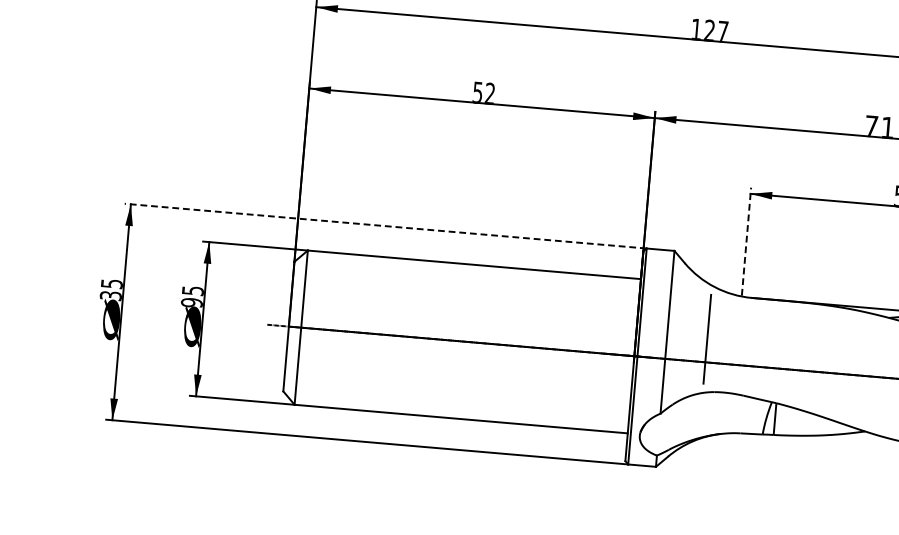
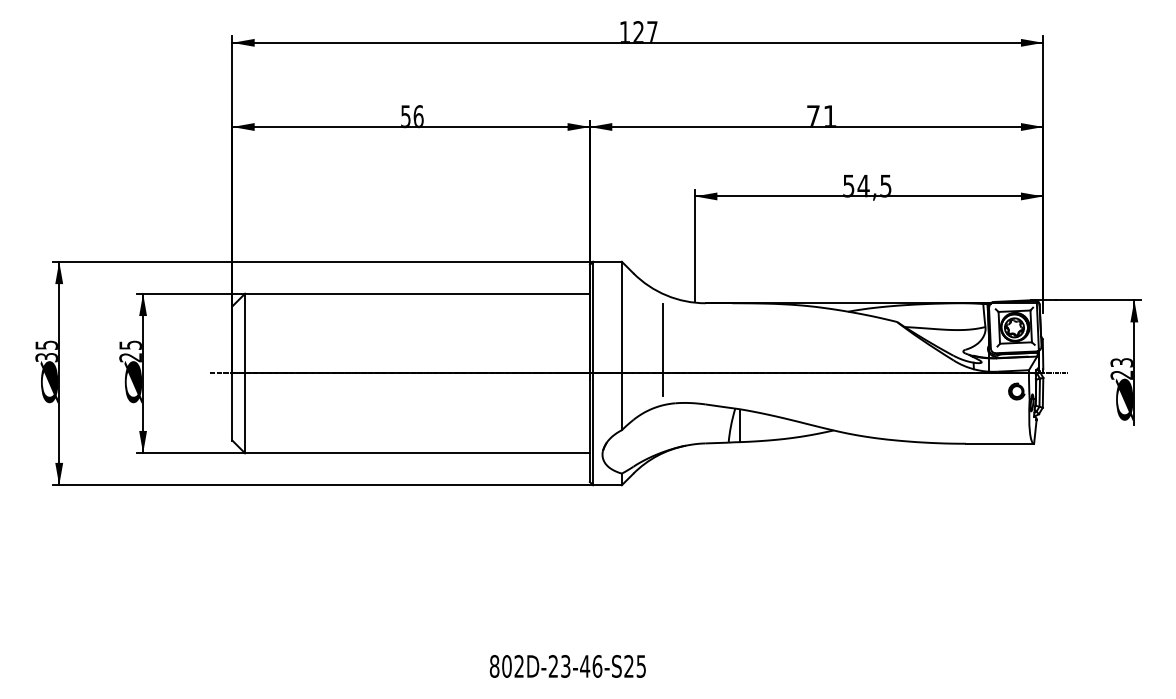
text: (490, 93) -> (418, 116), 52 -> 56
line: (385, 225) -> (322, 261), dashed -> solid
line: (746, 241) -> (695, 245), dashed -> solid
text: (191, 302) -> (130, 357), 95 -> 25

